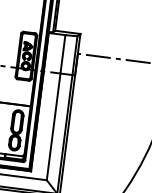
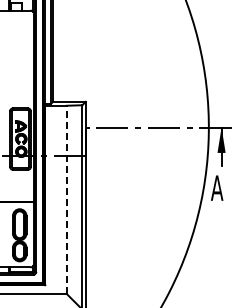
line: (55, 107) -> (66, 199), solid -> dashed

